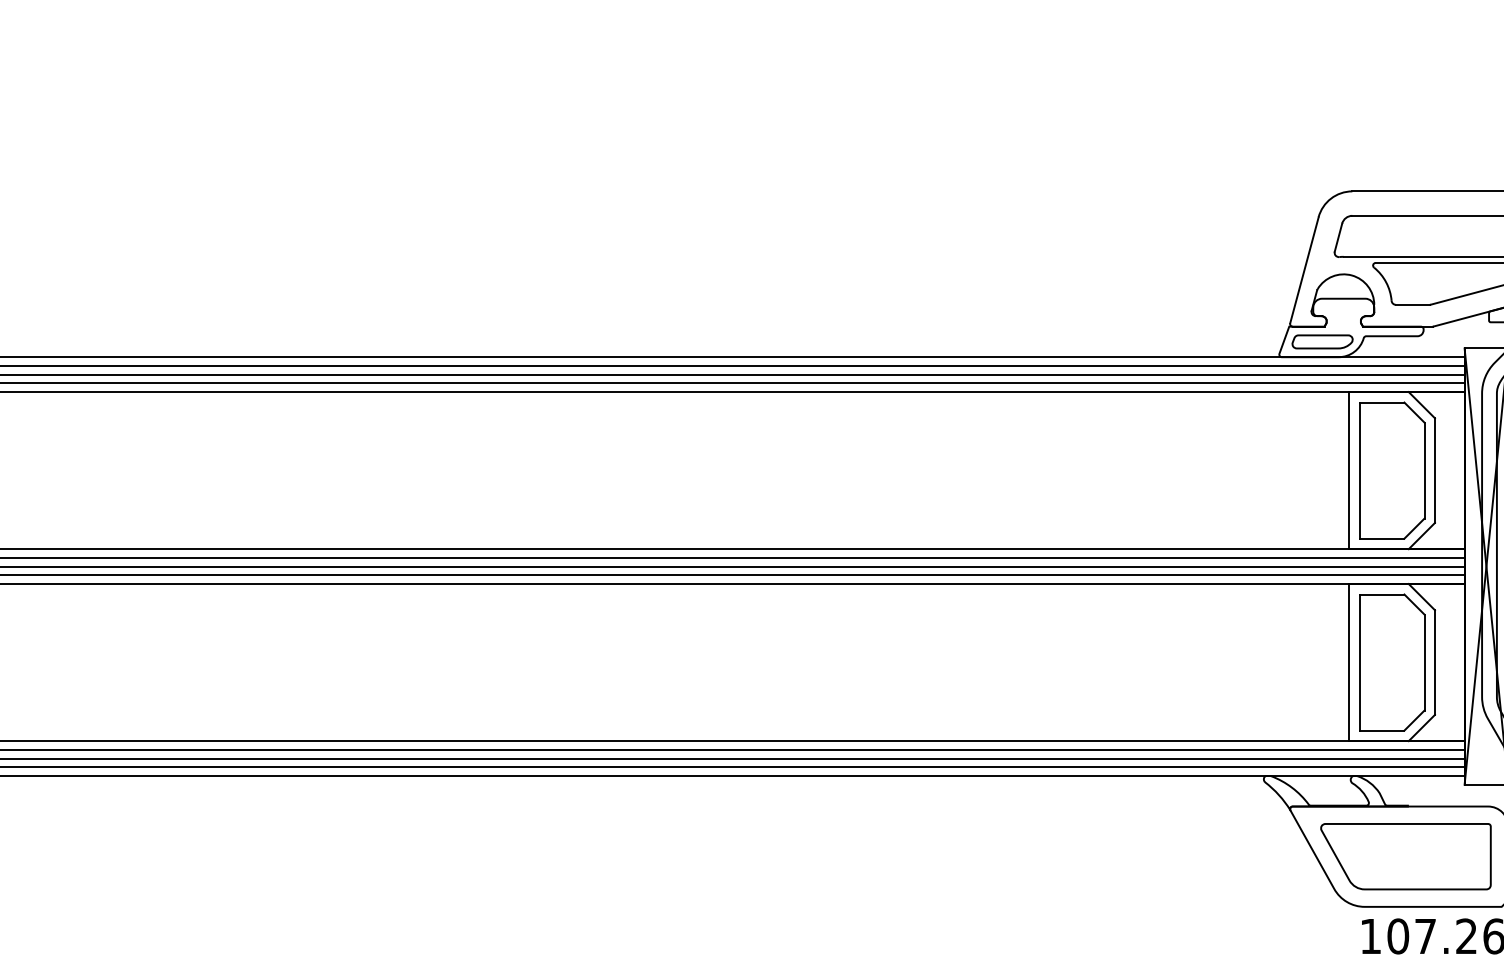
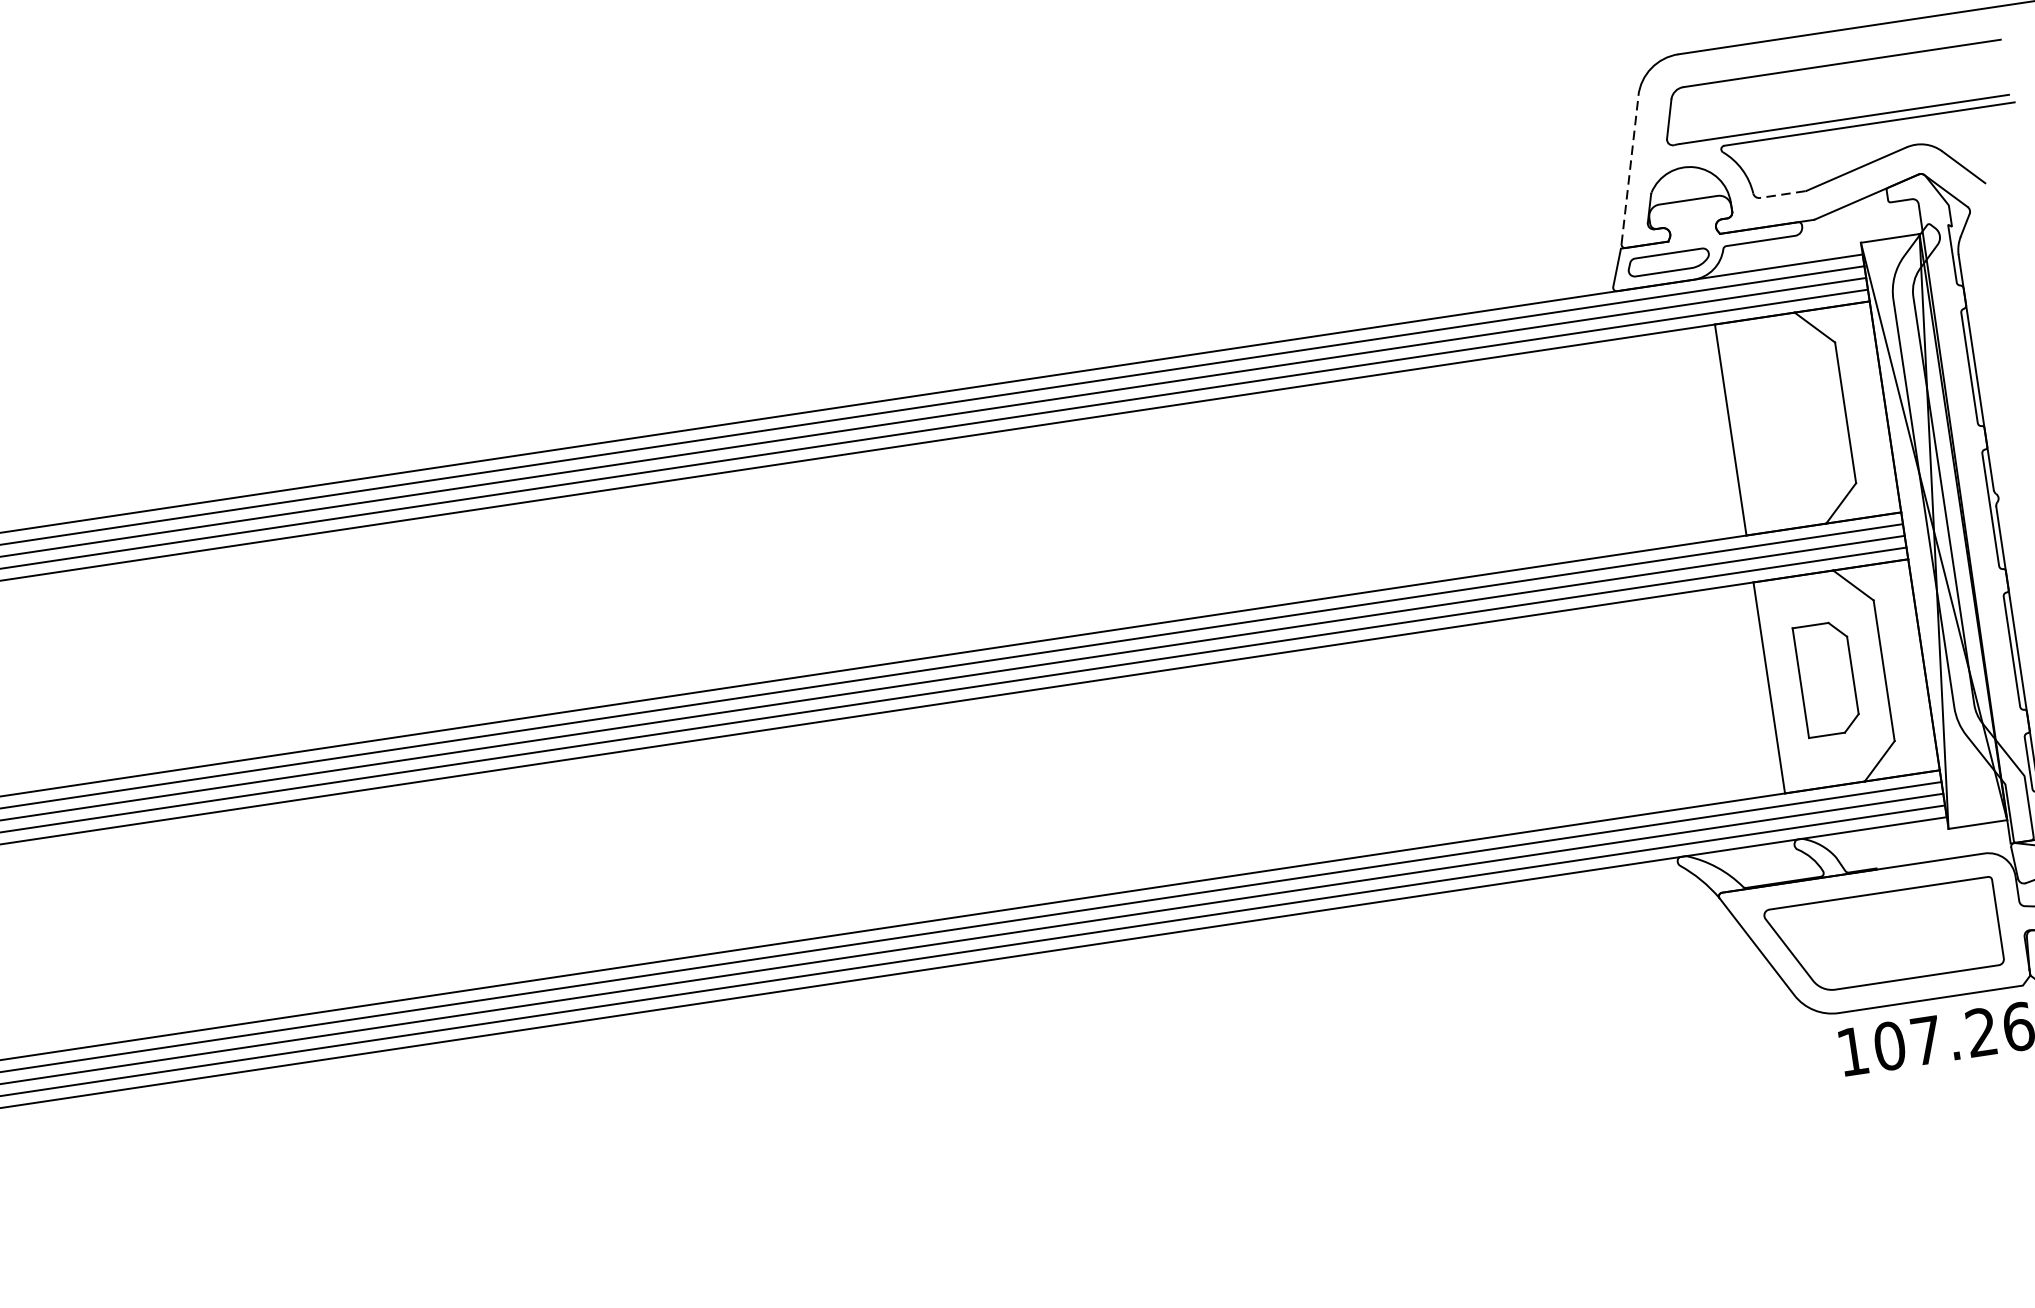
line: (1304, 270) -> (1630, 170), solid -> dashed
line: (1412, 304) -> (1782, 194), solid -> dashed
part: (1392, 470) -> (1788, 421), removed
part: (1392, 662) -> (1827, 679), size x0.6

